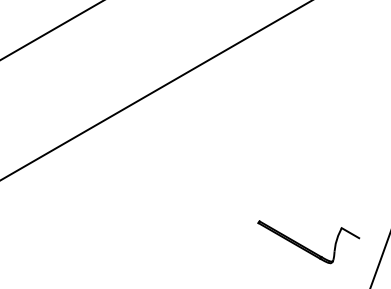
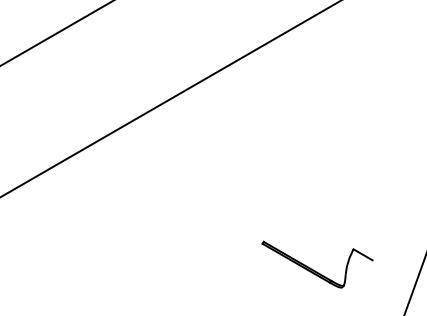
part: (308, 242) -> (317, 265), moved

